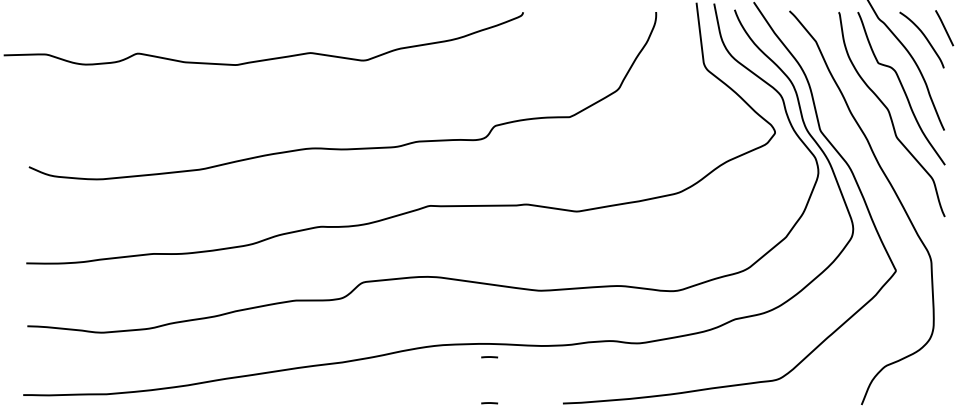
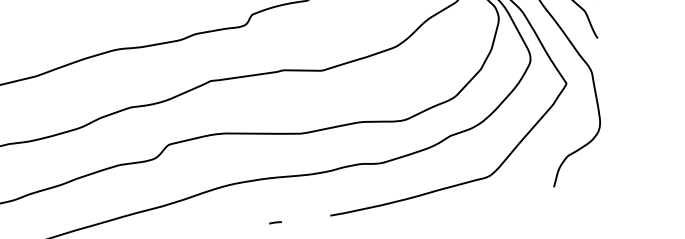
line: (489, 357) -> (270, 188), removed

